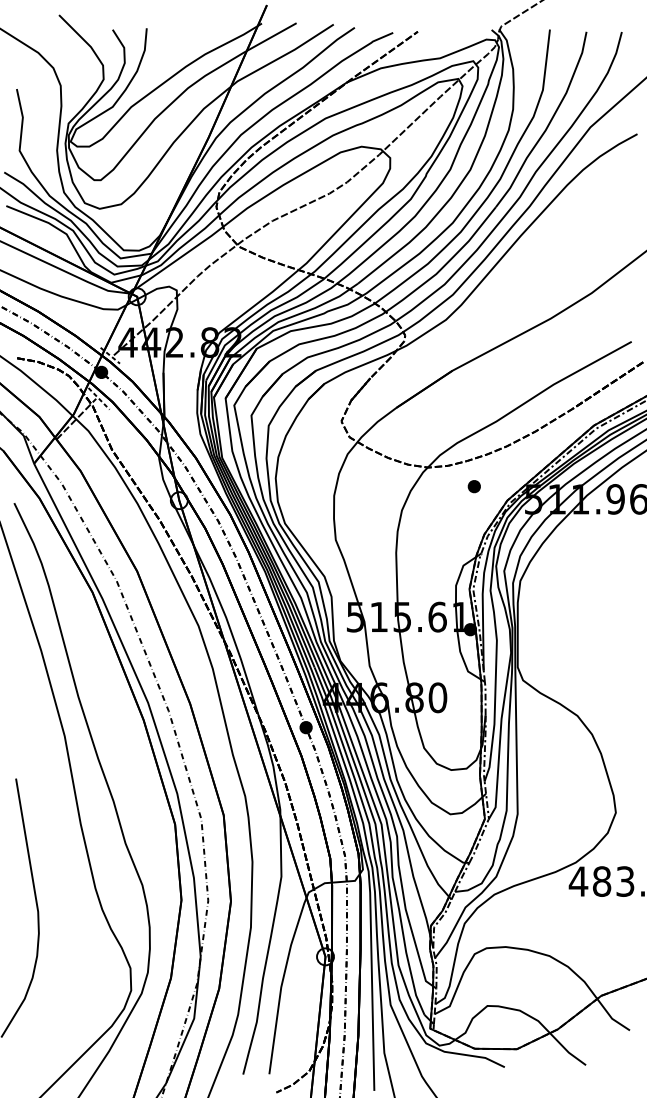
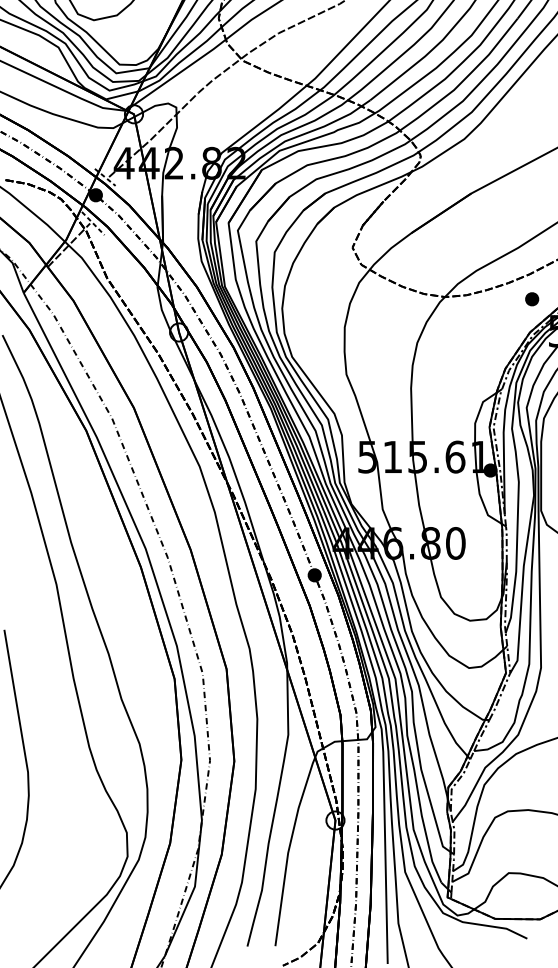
part: (473, 486) -> (531, 299), moved

